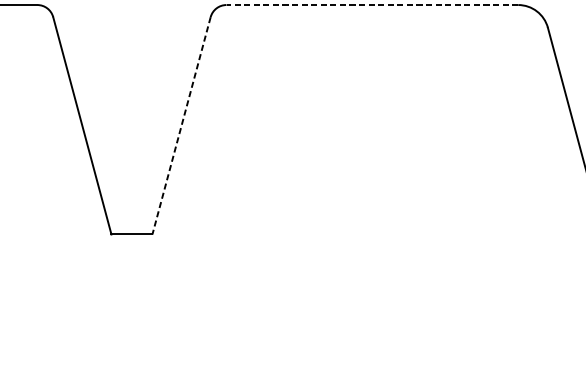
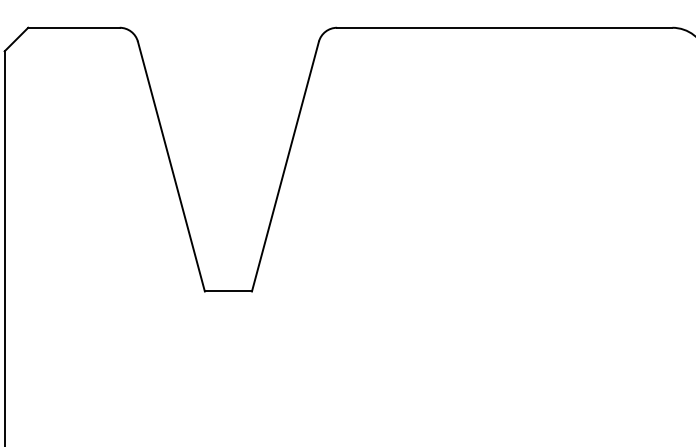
line: (372, 4) -> (504, 27), dashed -> solid
line: (181, 126) -> (285, 167), dashed -> solid

